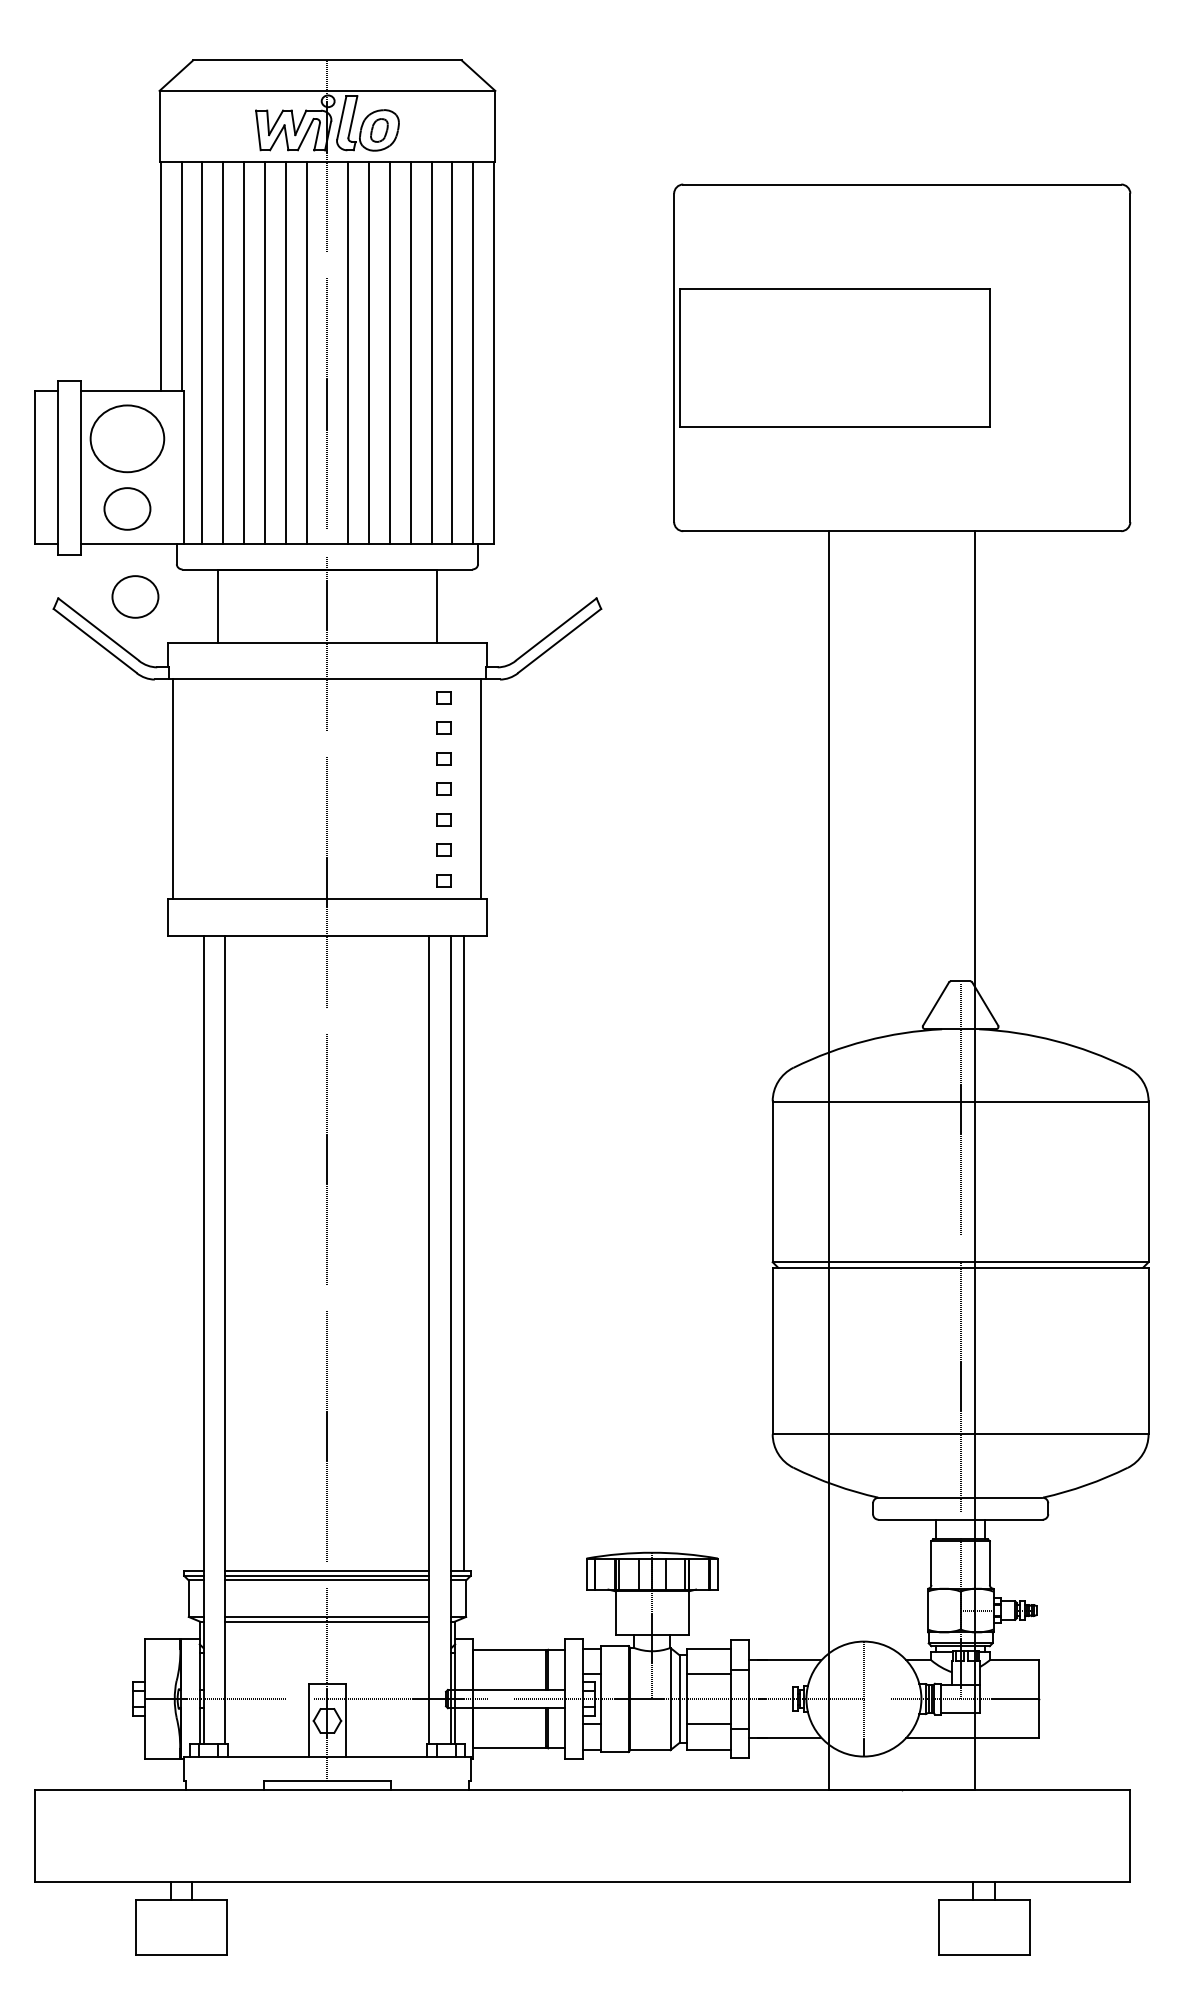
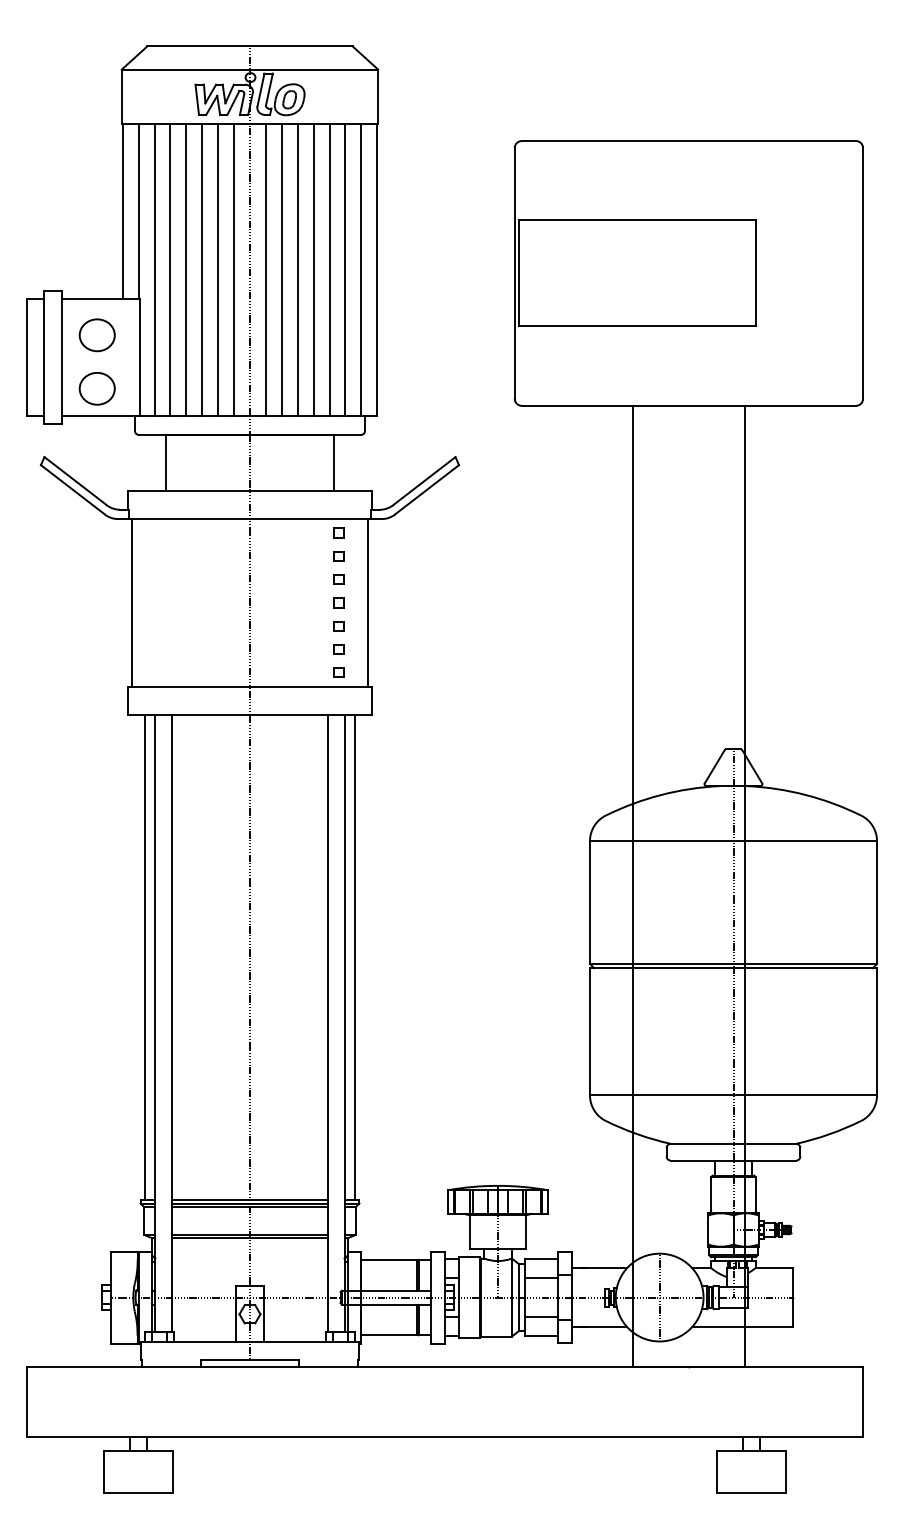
part: (127, 438) -> (97, 335), size x0.62
part: (135, 596) -> (103, 455), removed
line: (190, 1253) -> (145, 957), added

